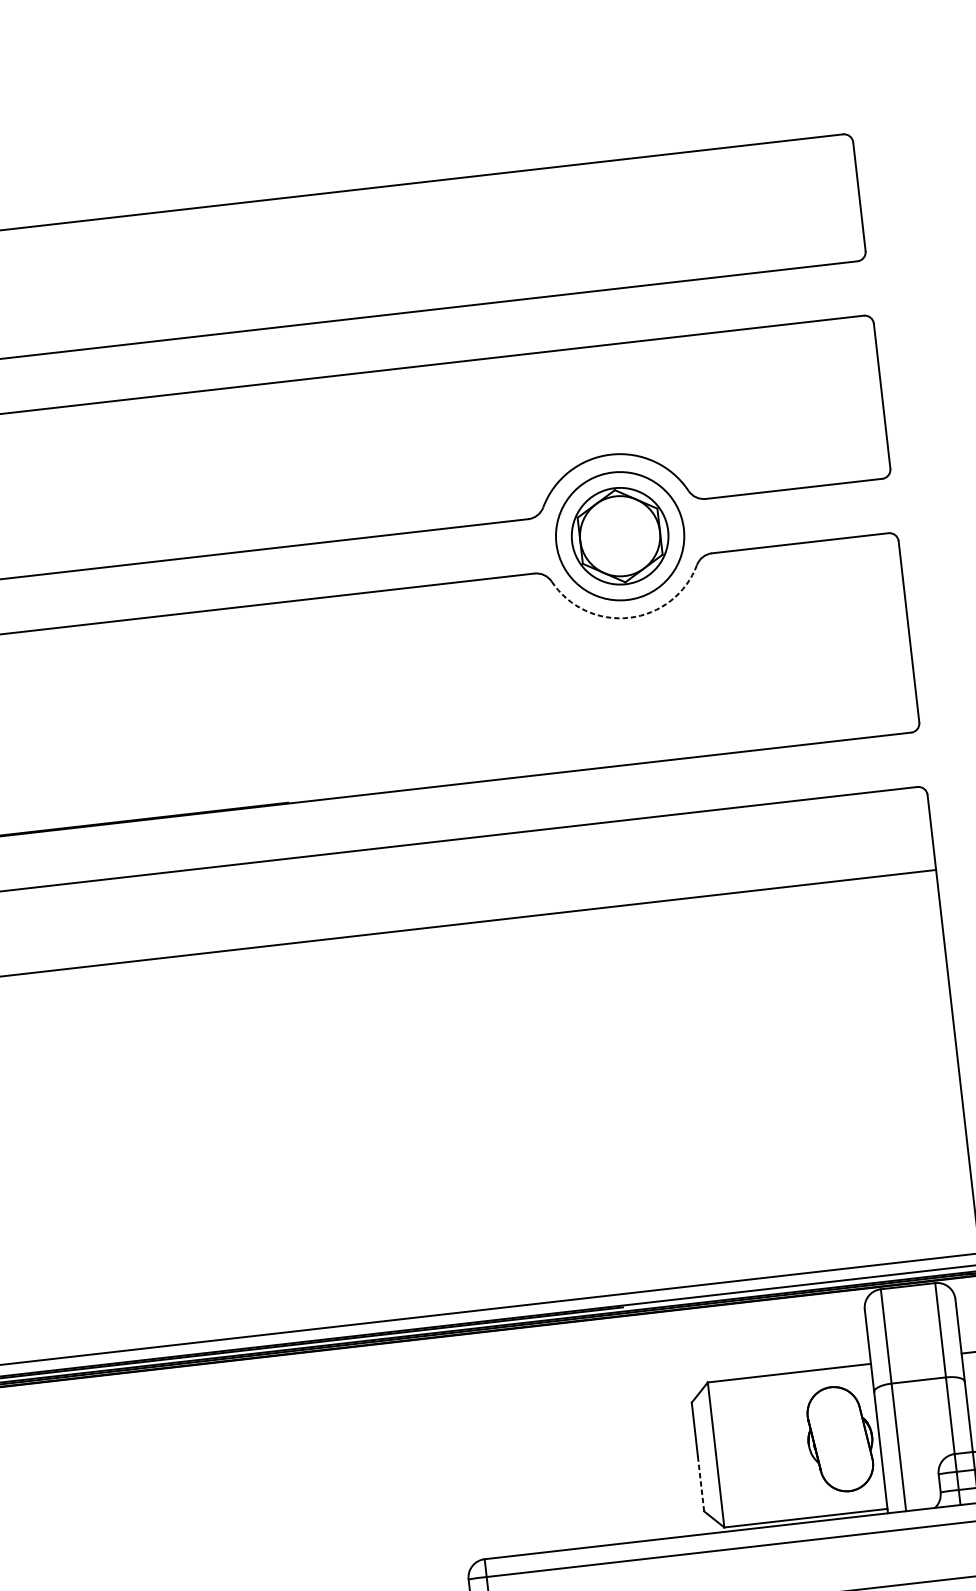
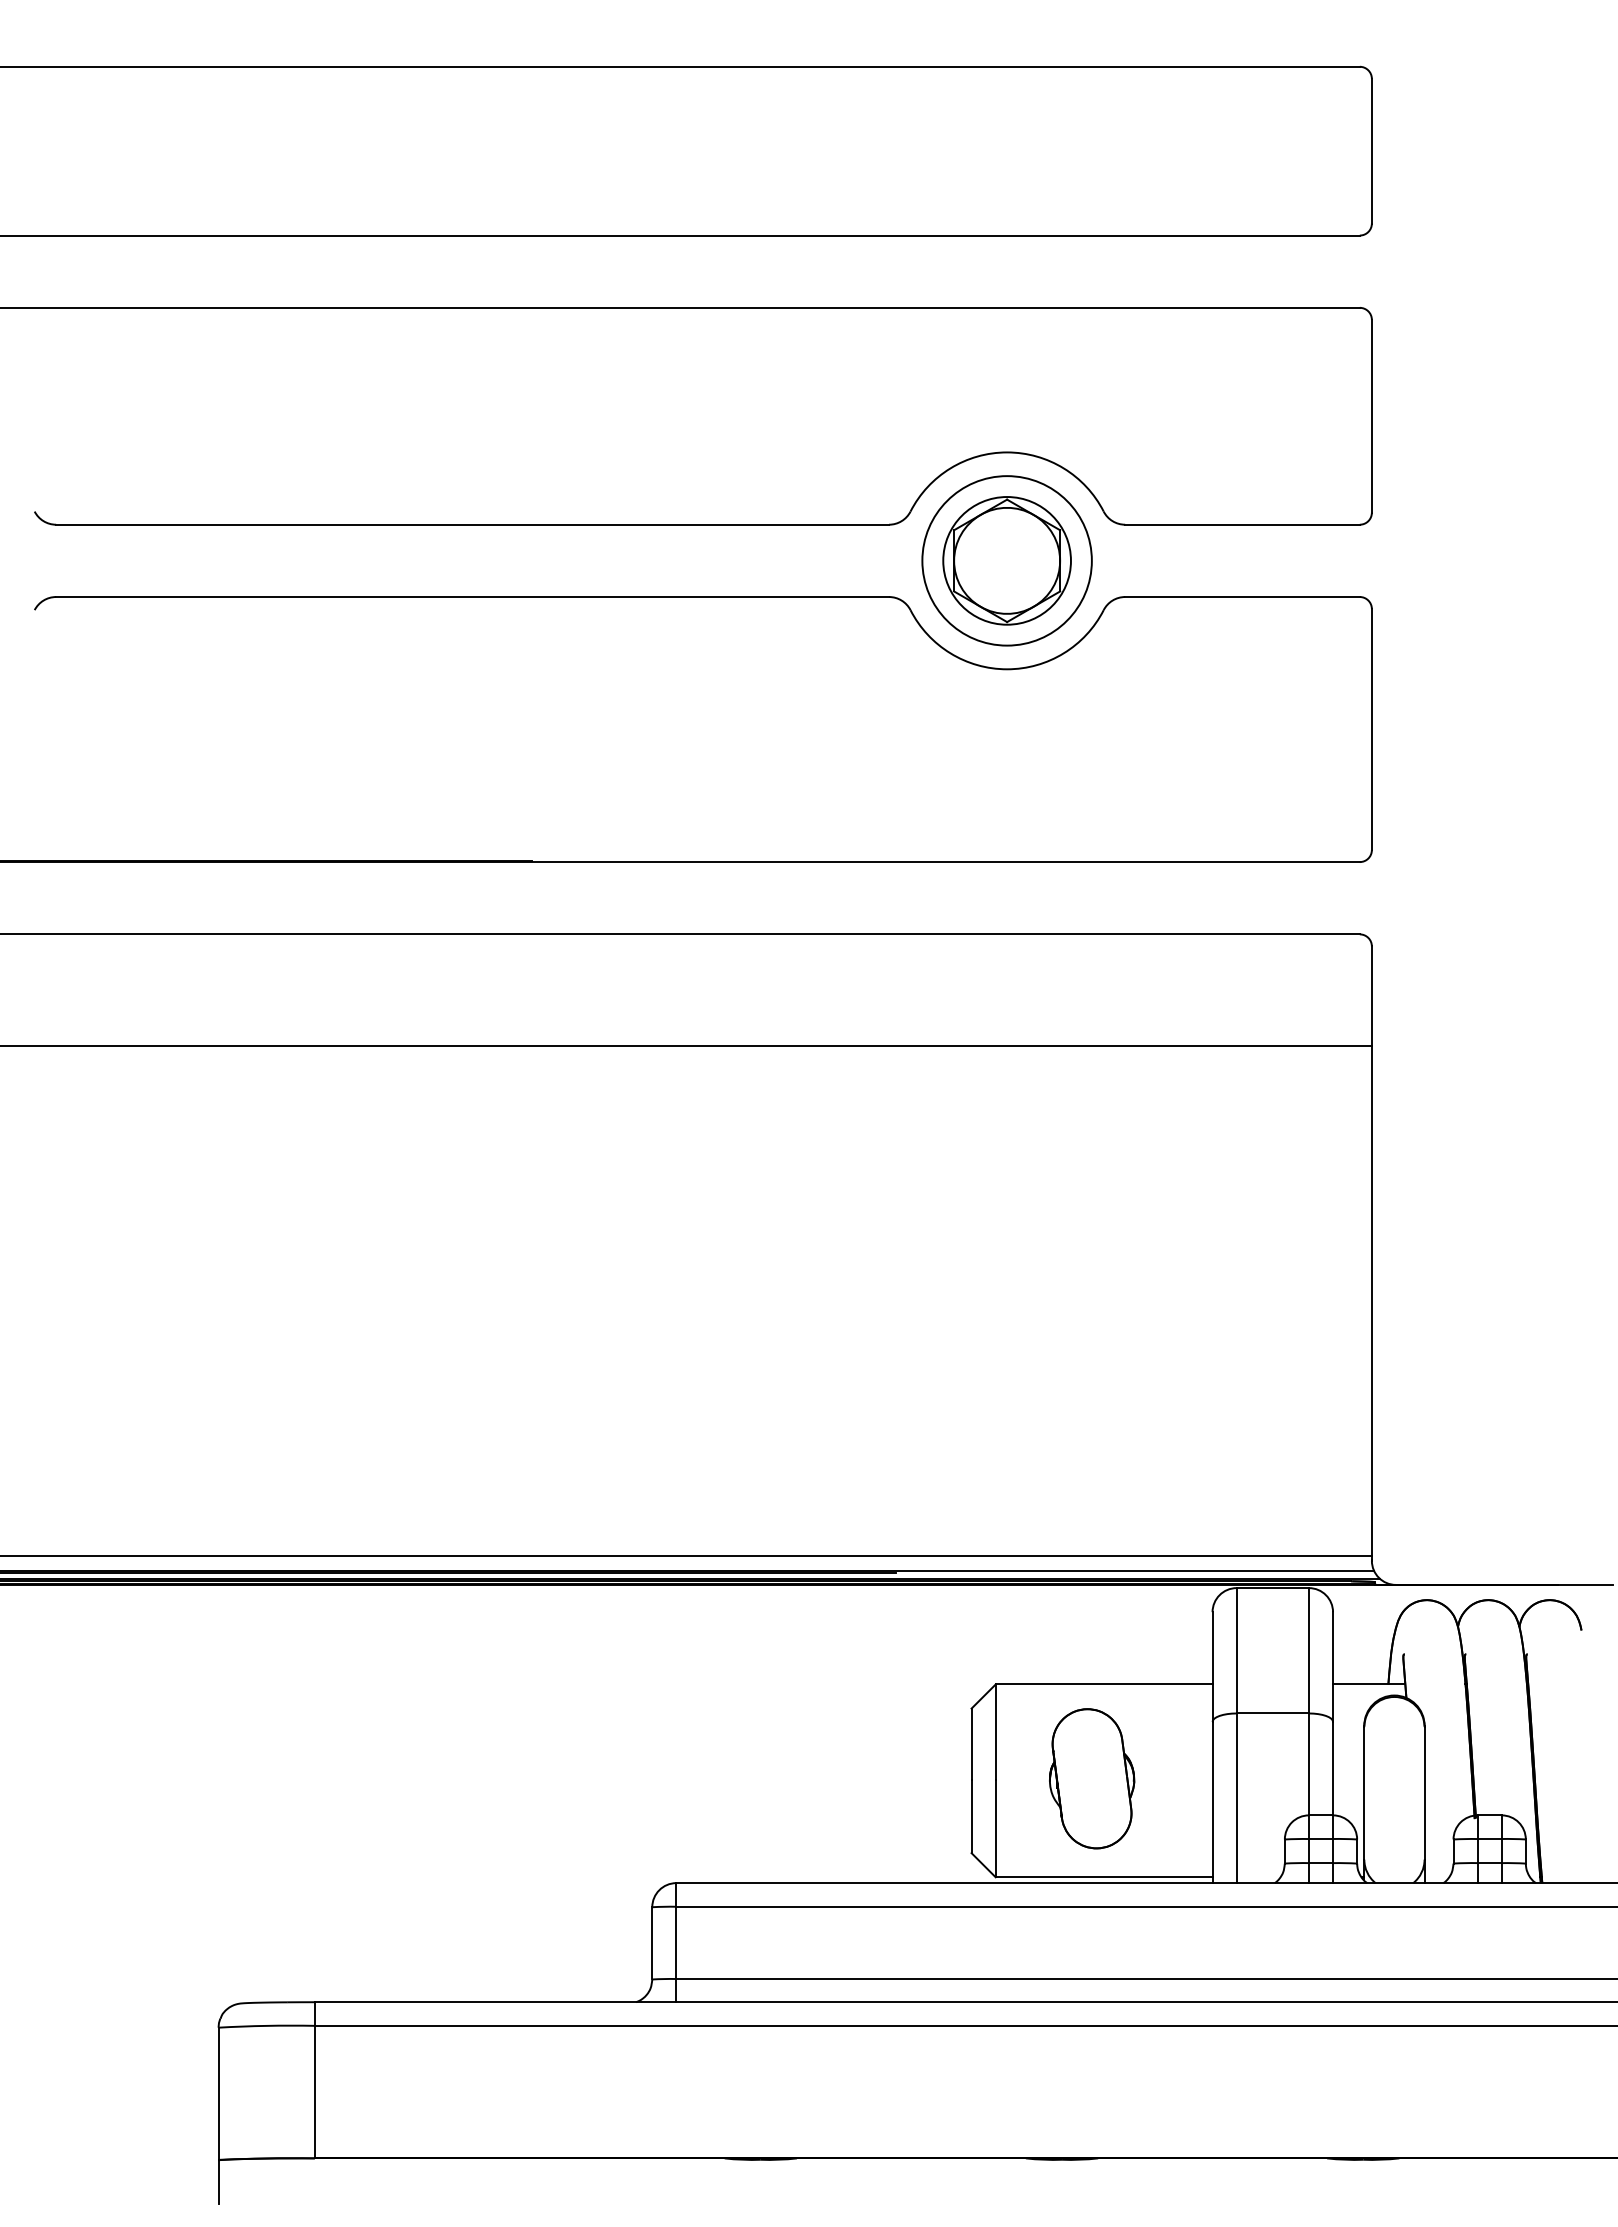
arc: (629, 617) -> (1007, 669), dashed -> solid
part: (840, 1438) -> (1092, 1778), moved
line: (700, 1483) -> (971, 1816), dashed -> solid

